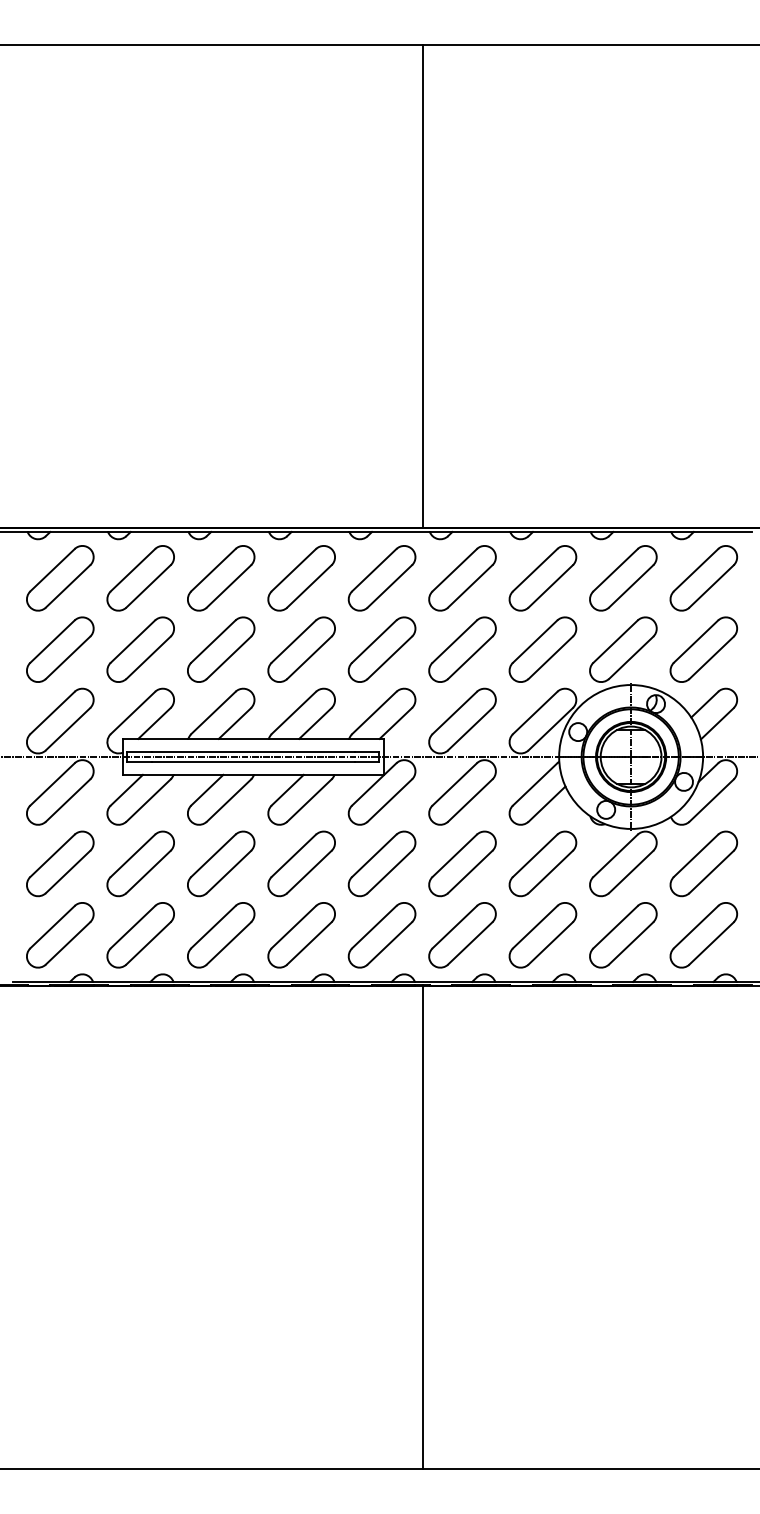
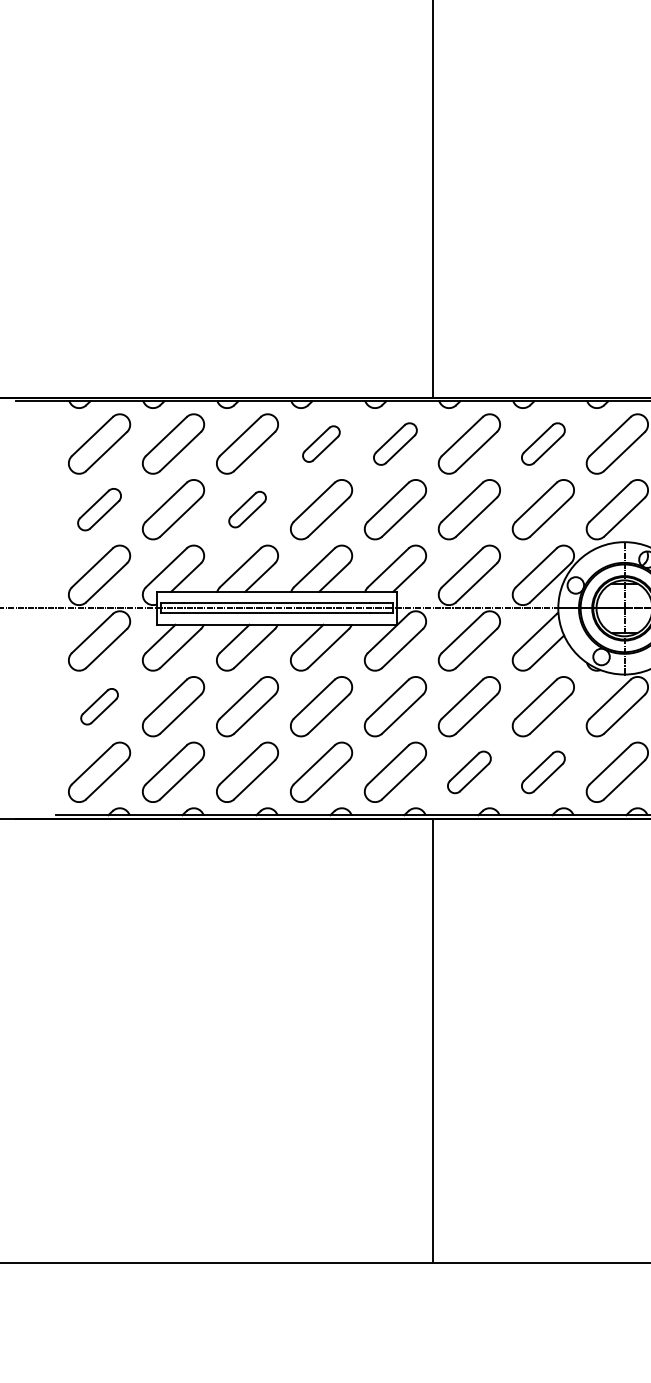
part: (301, 578) -> (321, 444), size x0.6
part: (381, 578) -> (394, 444), size x0.7
part: (542, 578) -> (542, 444), size x0.7
part: (60, 649) -> (99, 509), size x0.7
part: (221, 649) -> (247, 509), size x0.6
part: (60, 863) -> (99, 706), size x0.6
part: (462, 935) -> (469, 772), size x0.7
part: (542, 935) -> (542, 772), size x0.7

